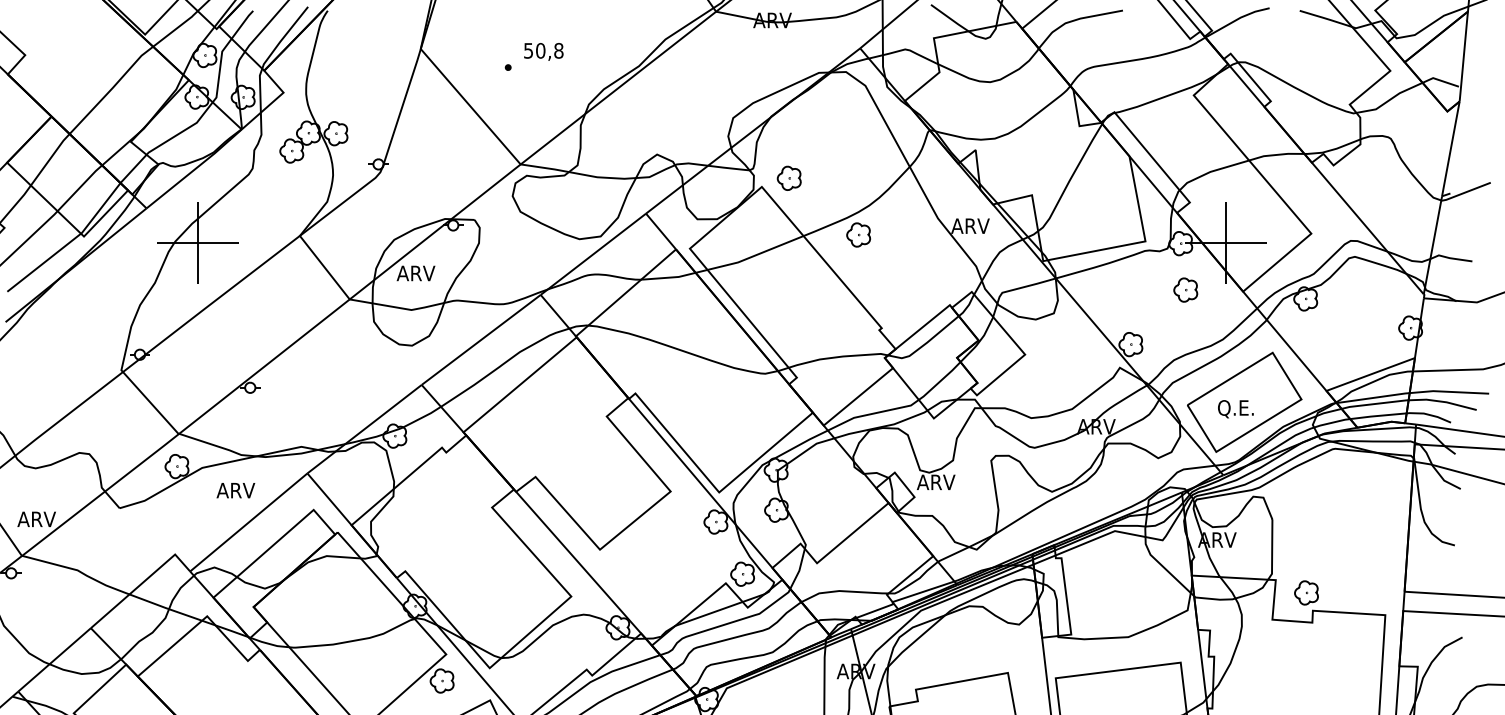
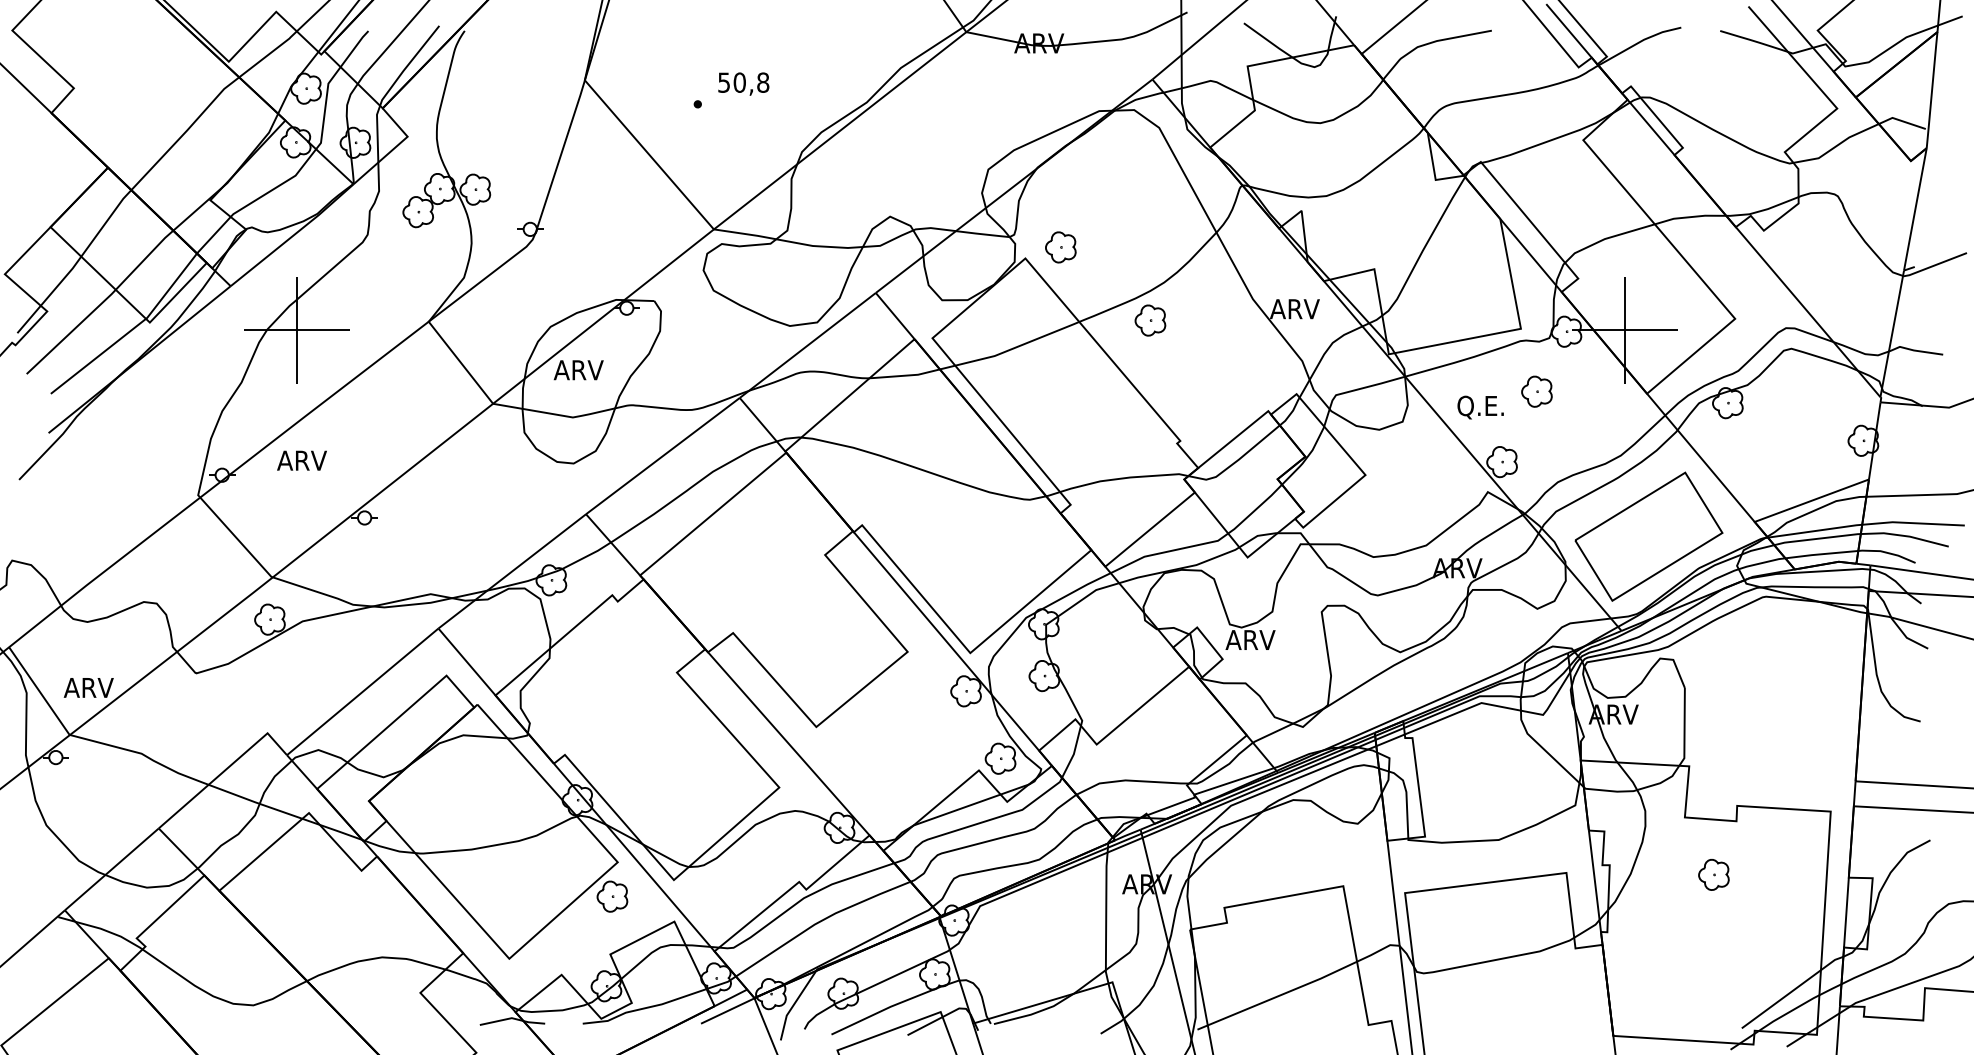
part: (1185, 289) -> (1536, 391), moved
text: (1235, 409) -> (1480, 407), moved
text: (235, 490) -> (301, 460), moved
part: (1306, 592) -> (1713, 874), moved

